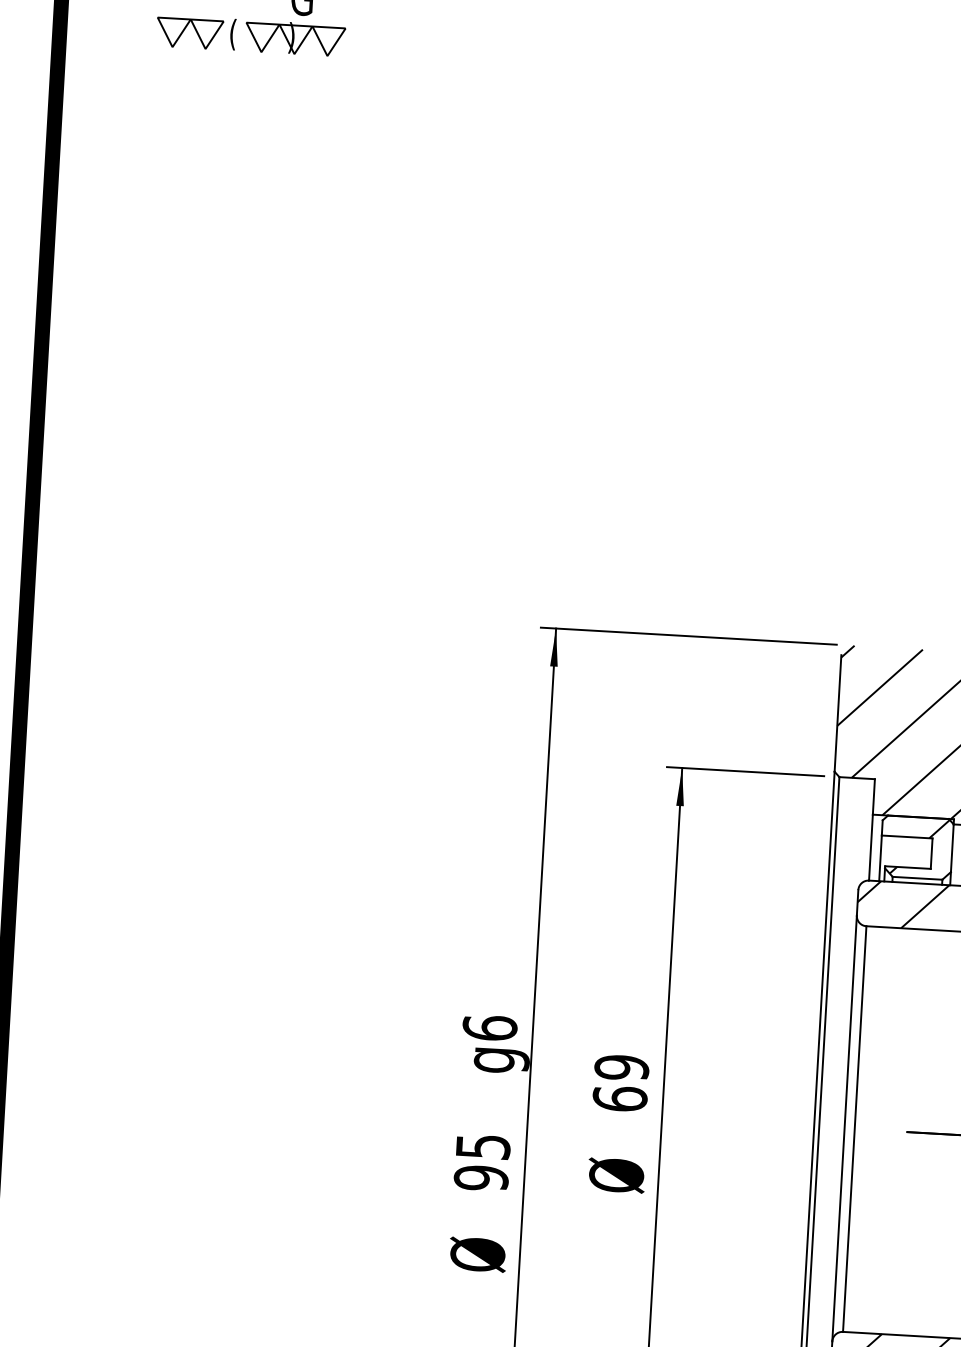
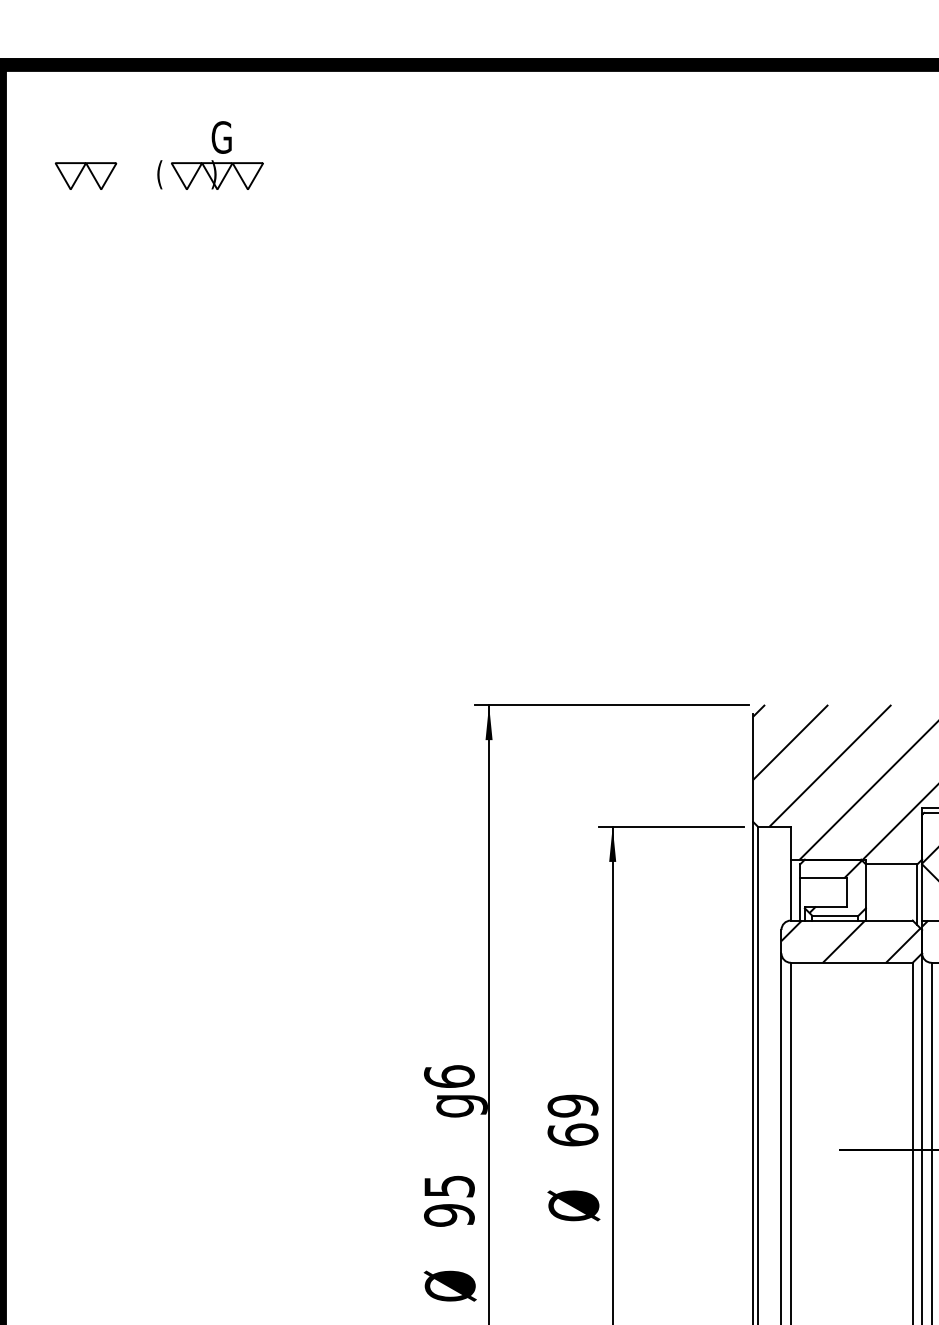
part: (189, 32) -> (85, 175), moved

